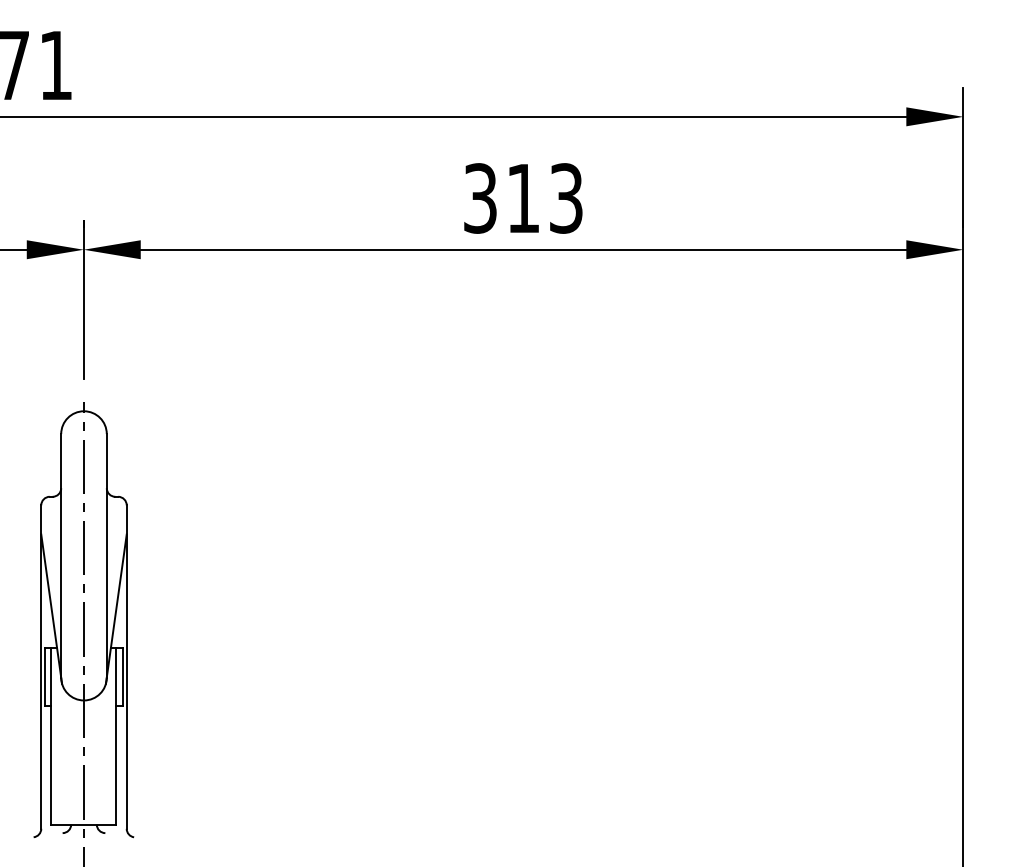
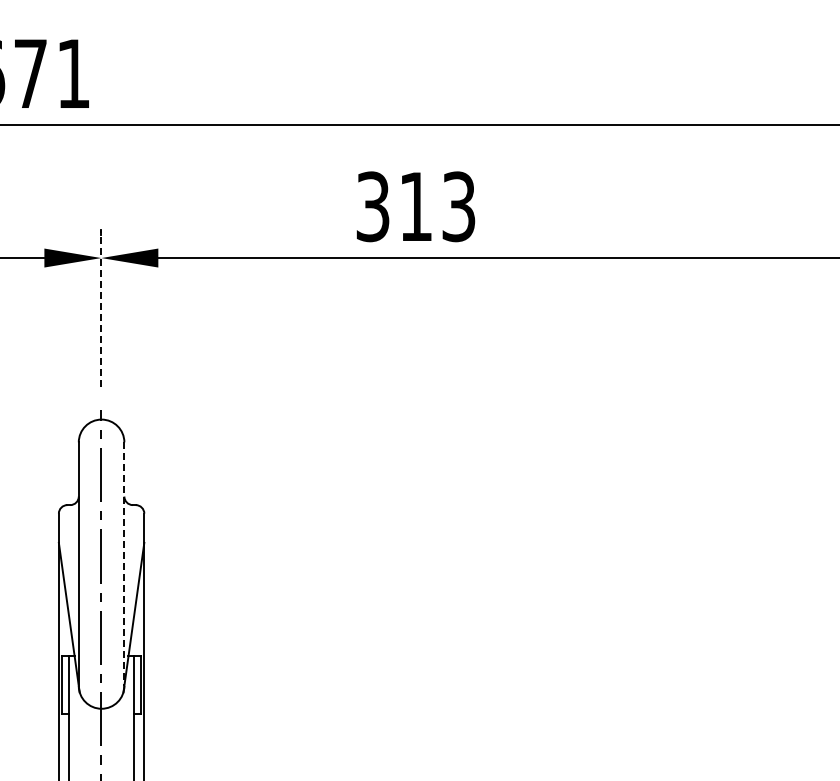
text: (523, 198) -> (416, 206), moved
line: (83, 300) -> (101, 308), solid -> dashed
line: (106, 555) -> (124, 563), solid -> dashed

